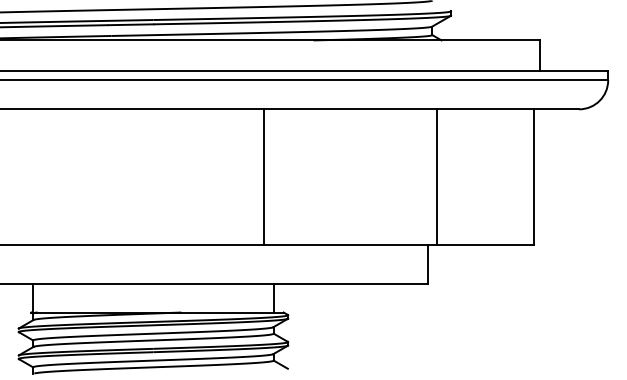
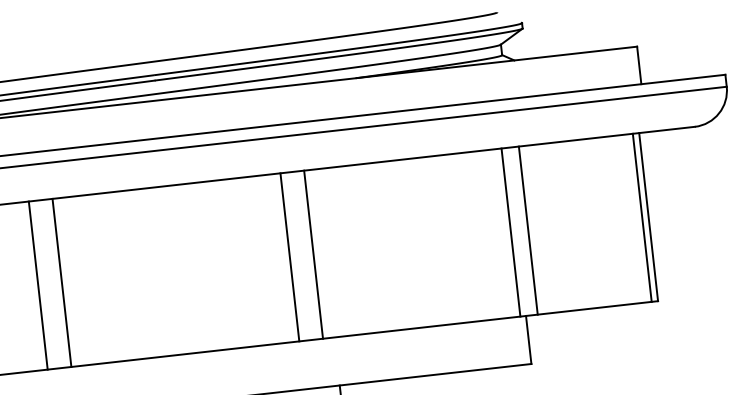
line: (42, 176) -> (38, 284), added
line: (61, 176) -> (61, 282), added
line: (245, 176) -> (290, 256), added
line: (423, 176) -> (510, 231), added
line: (529, 176) -> (642, 217), added

